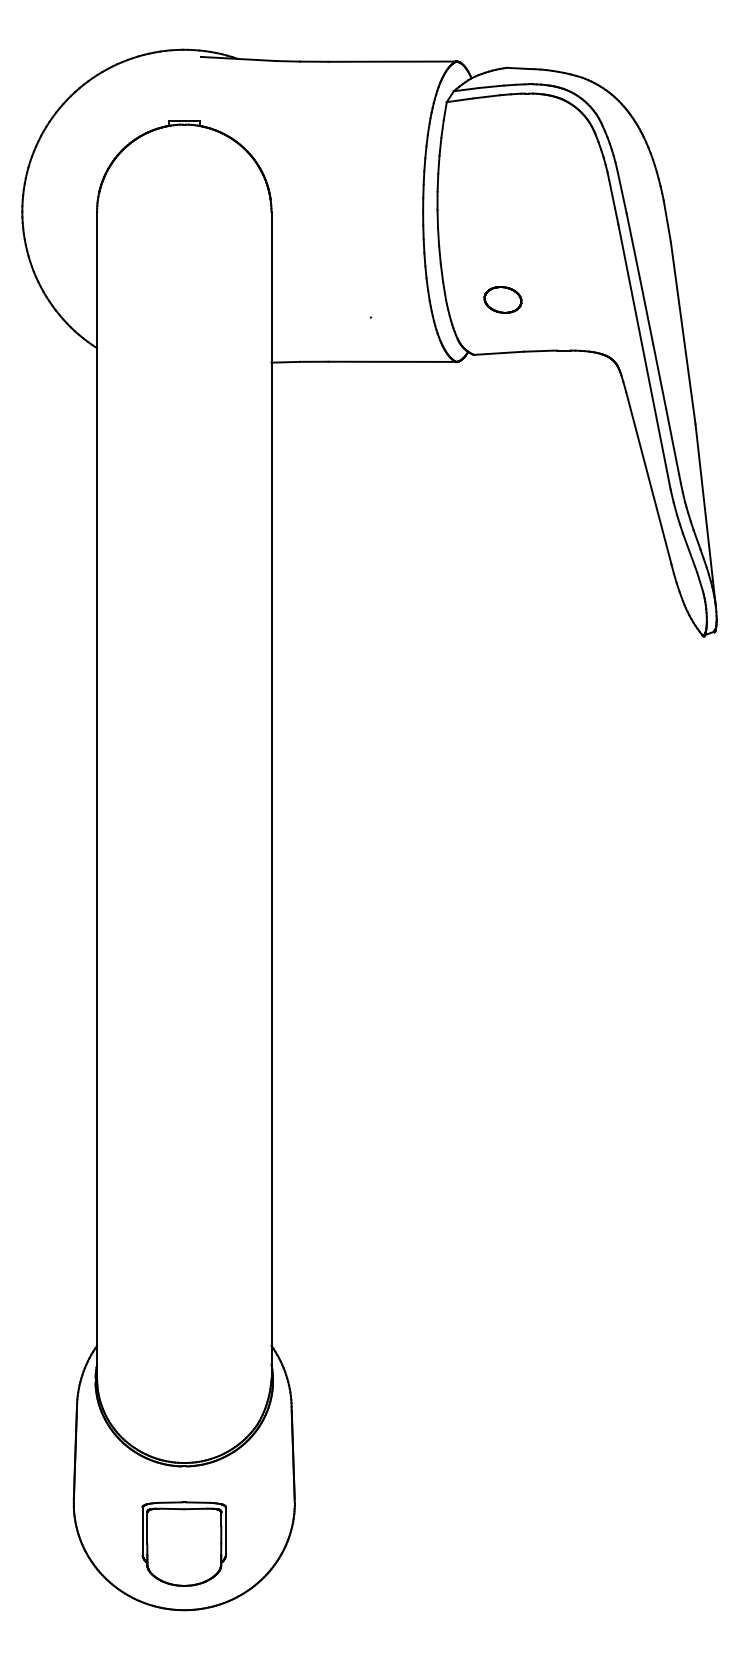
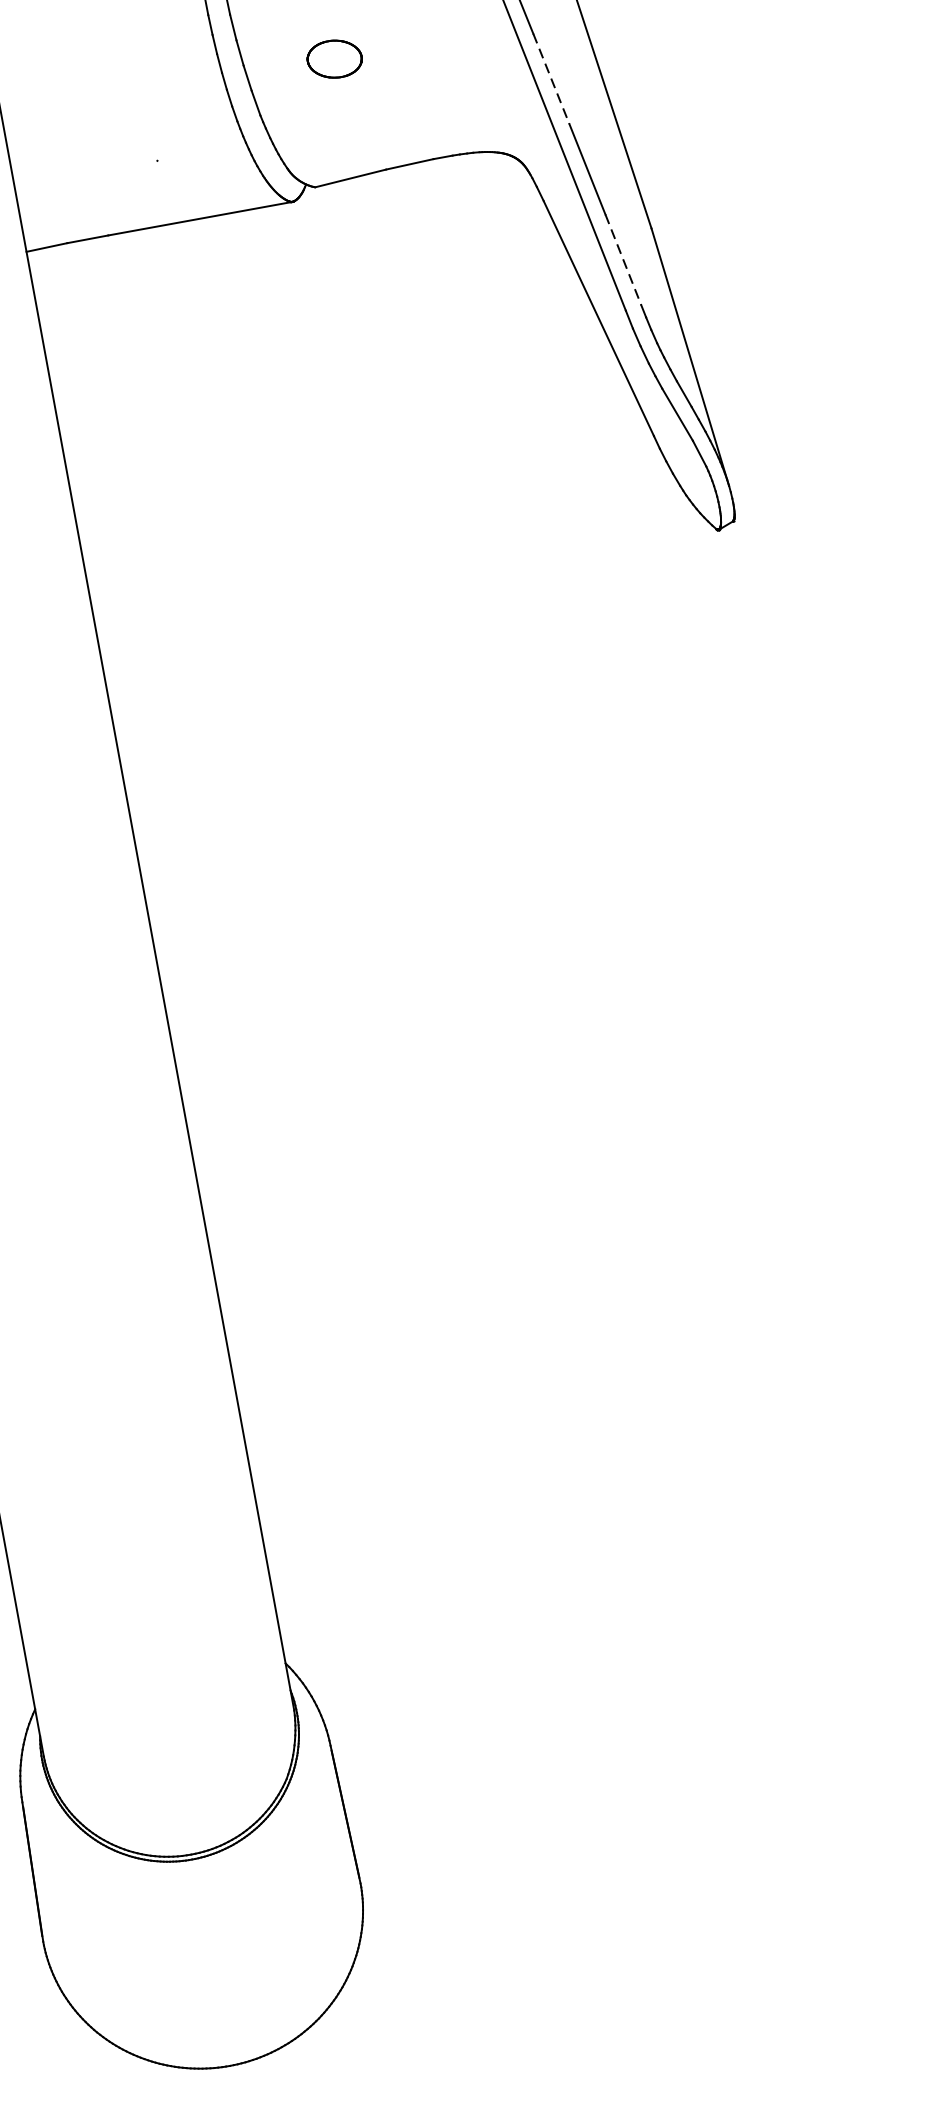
part: (502, 299) -> (333, 58), moved
line: (646, 311) -> (551, 79), solid -> dashed
line: (672, 442) -> (623, 260), solid -> dashed
part: (183, 1543) -> (211, 1970), removed

